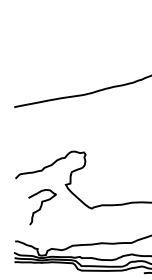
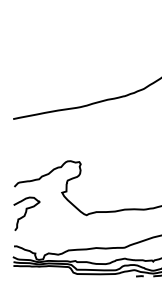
curve: (42, 206) -> (26, 213), moved

